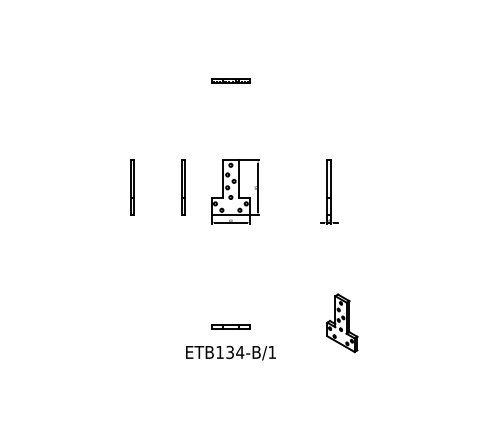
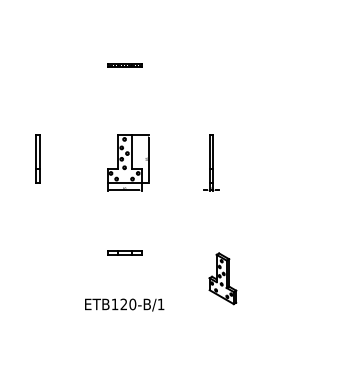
line: (182, 187) -> (81, 158), removed
part: (230, 326) -> (124, 252), moved
text: (235, 352) -> (128, 304), ETB134-B/1 -> ETB120-B/1

